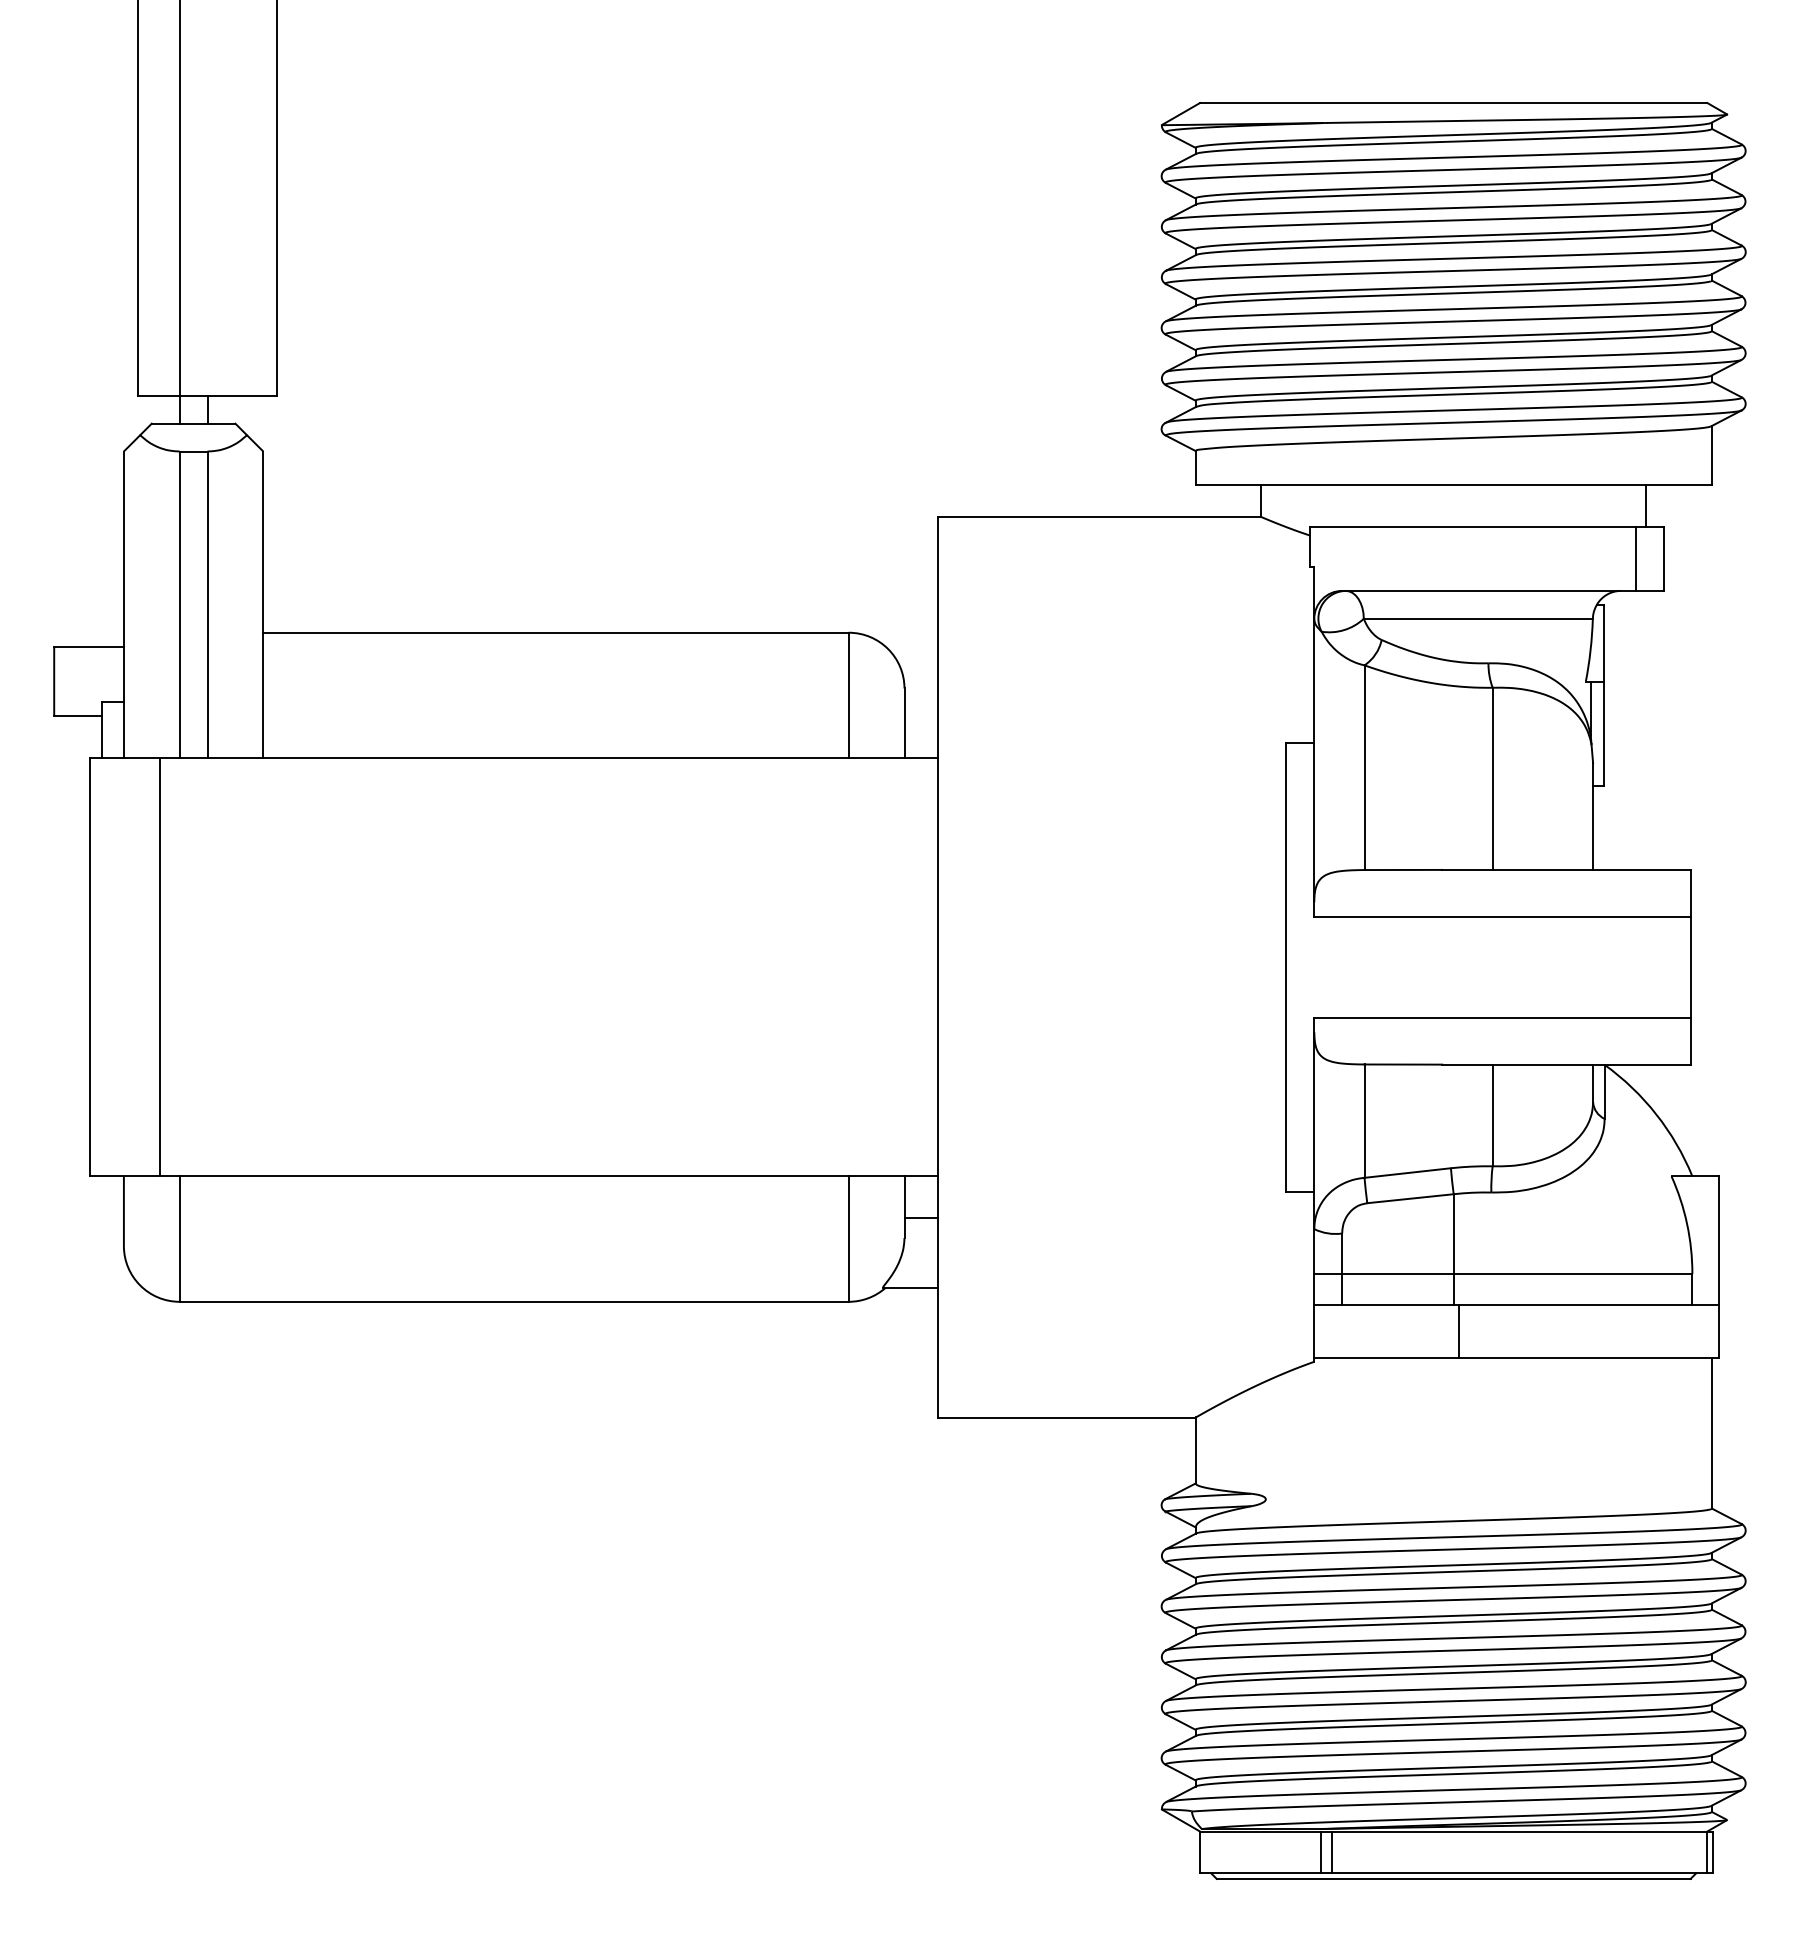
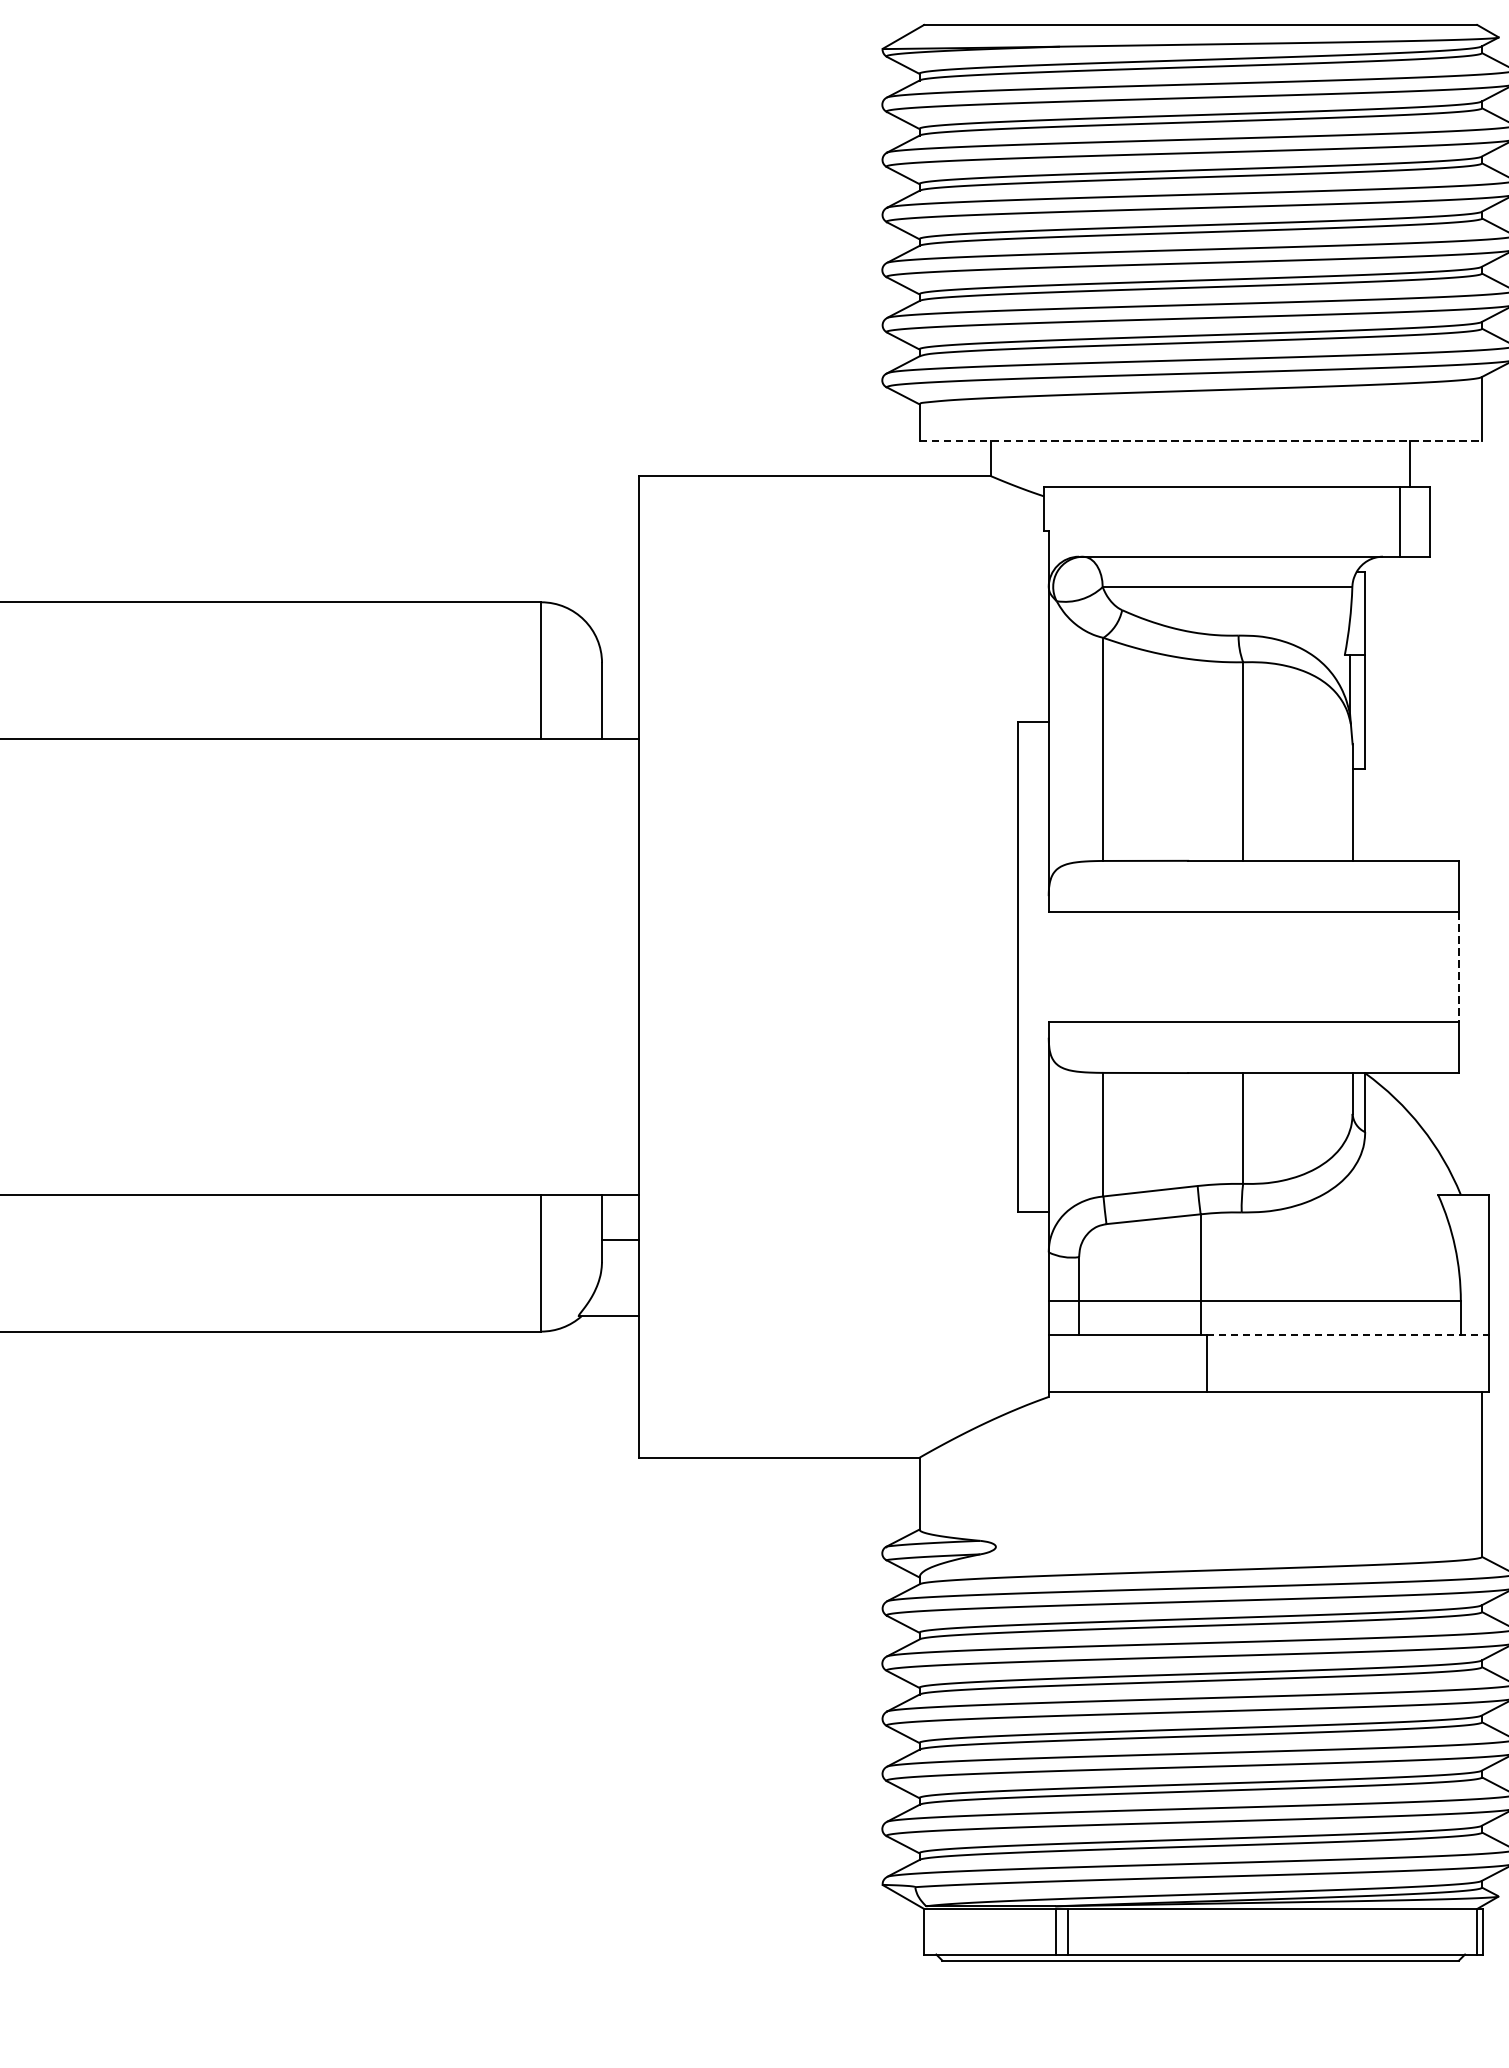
line: (1453, 484) -> (1200, 440), solid -> dashed
line: (1690, 967) -> (1458, 967), solid -> dashed
line: (1588, 1304) -> (1347, 1334), solid -> dashed

